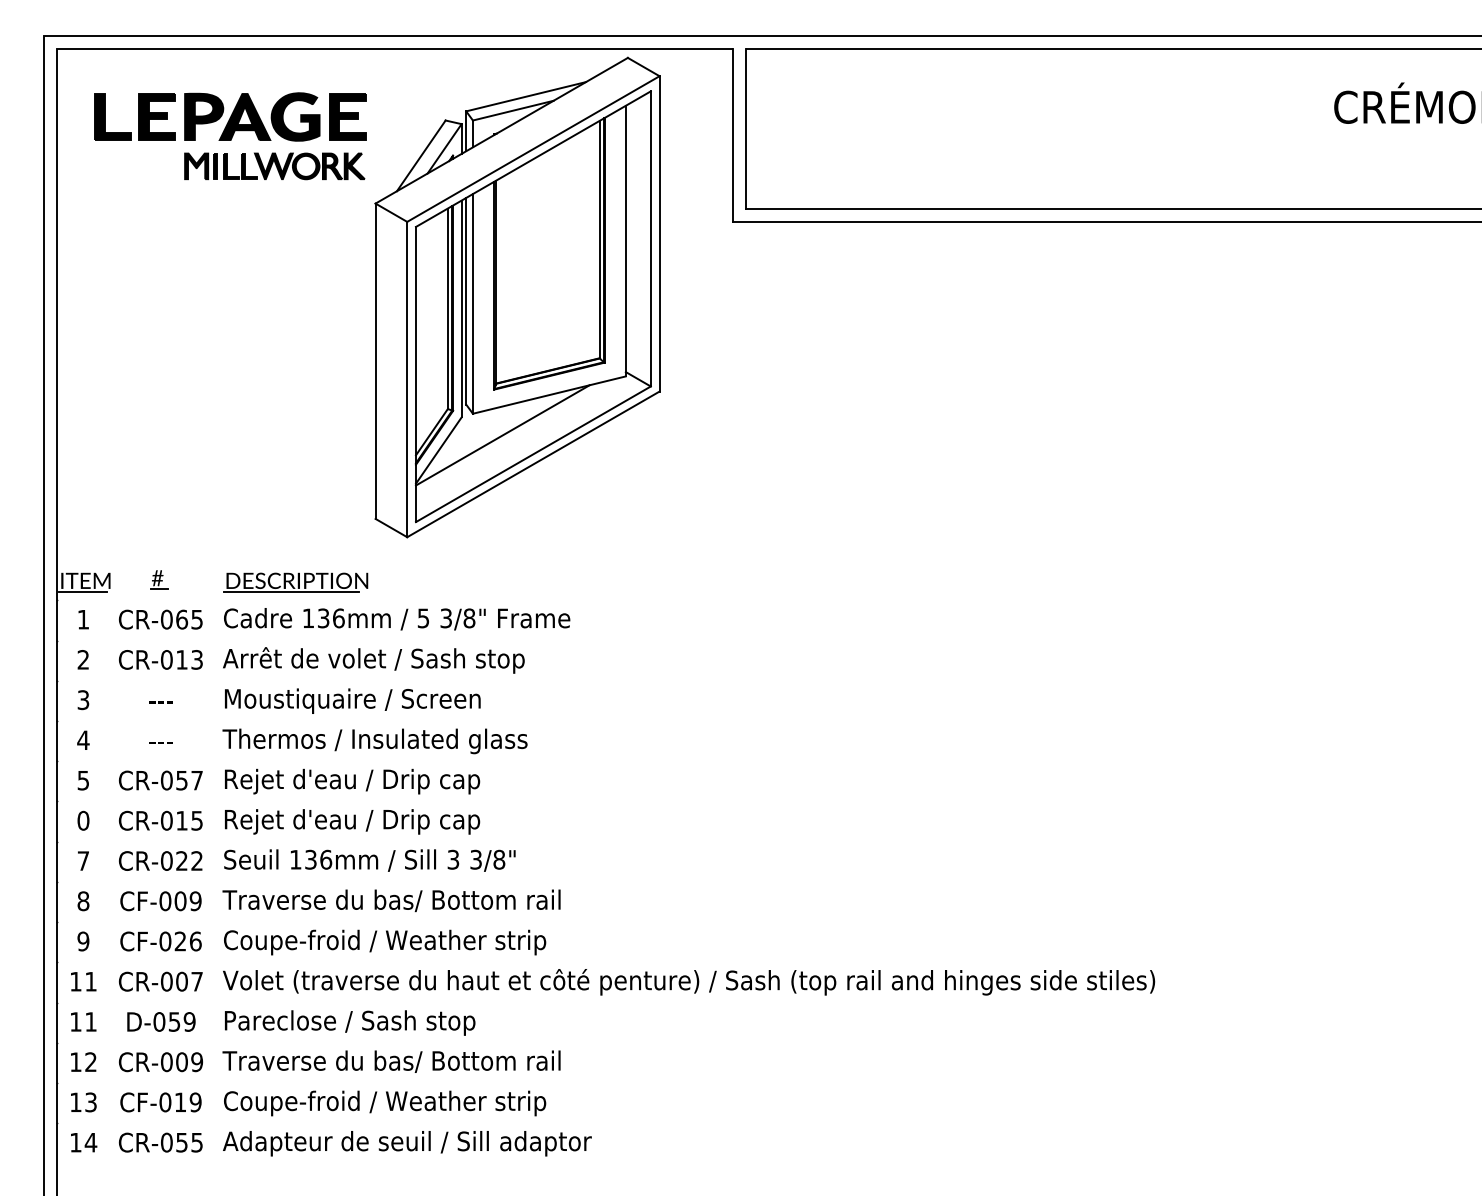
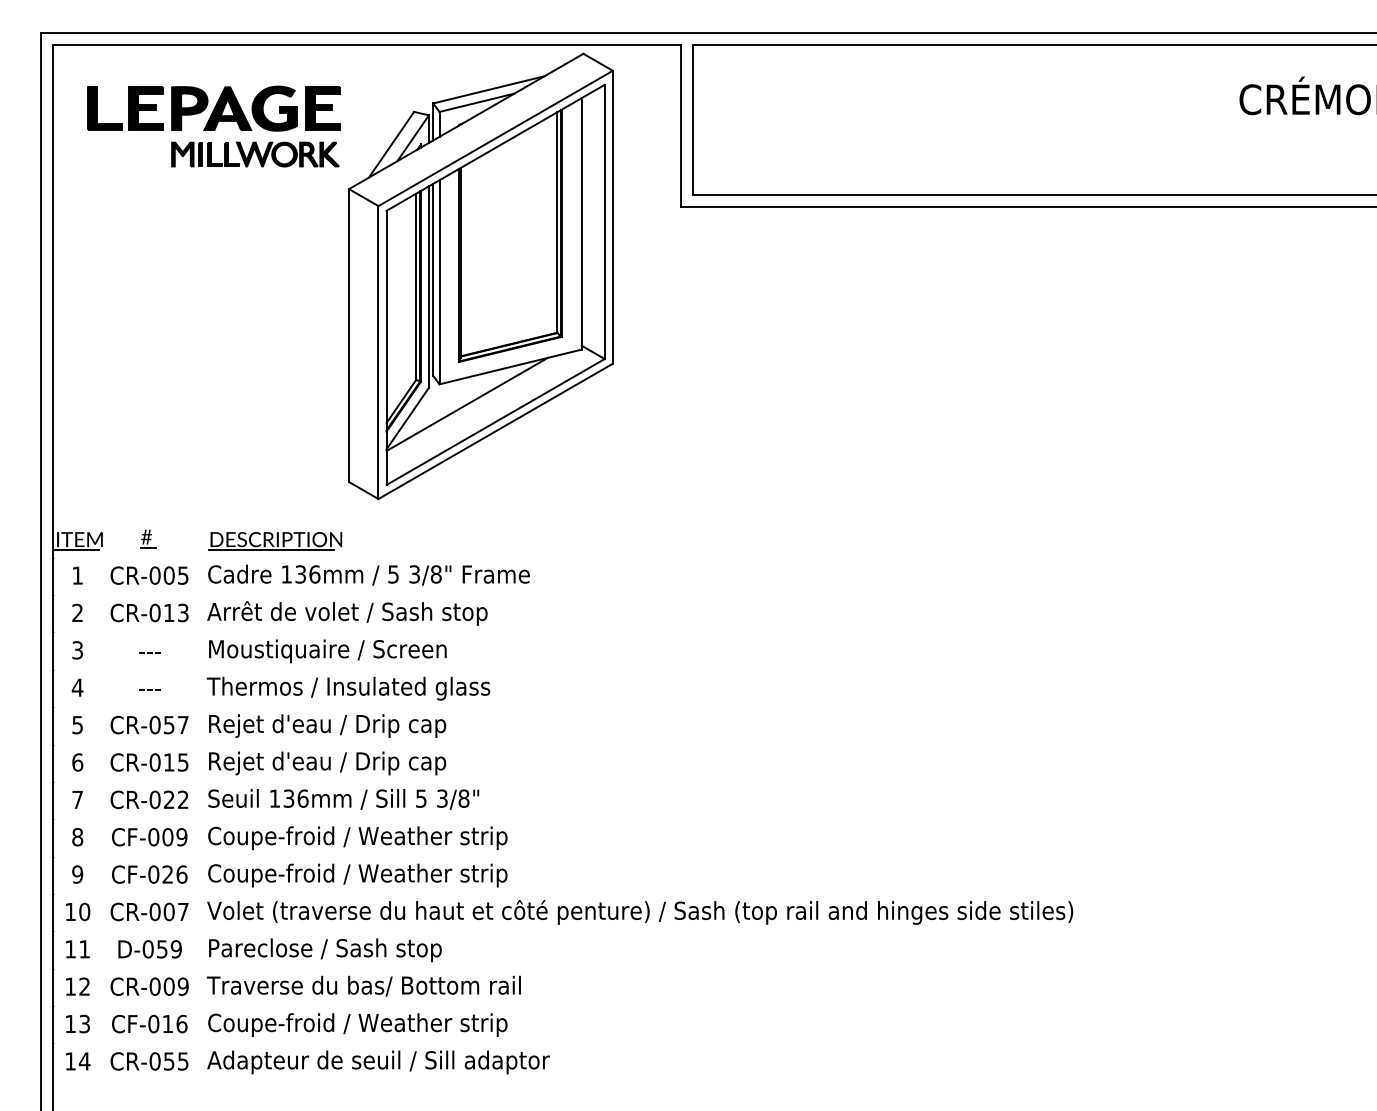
text: (181, 619) -> (168, 575), CR-065 -> CR-005
text: (83, 820) -> (77, 762), 0 -> 6
text: (453, 859) -> (421, 798), 3 -> 5
text: (391, 902) -> (363, 838), Traverse du bas/ Bottom rail -> Coupe-froid / Weather strip
text: (90, 981) -> (84, 911), 11 -> 10
text: (195, 1101) -> (181, 1023), CF-019 -> CF-016

